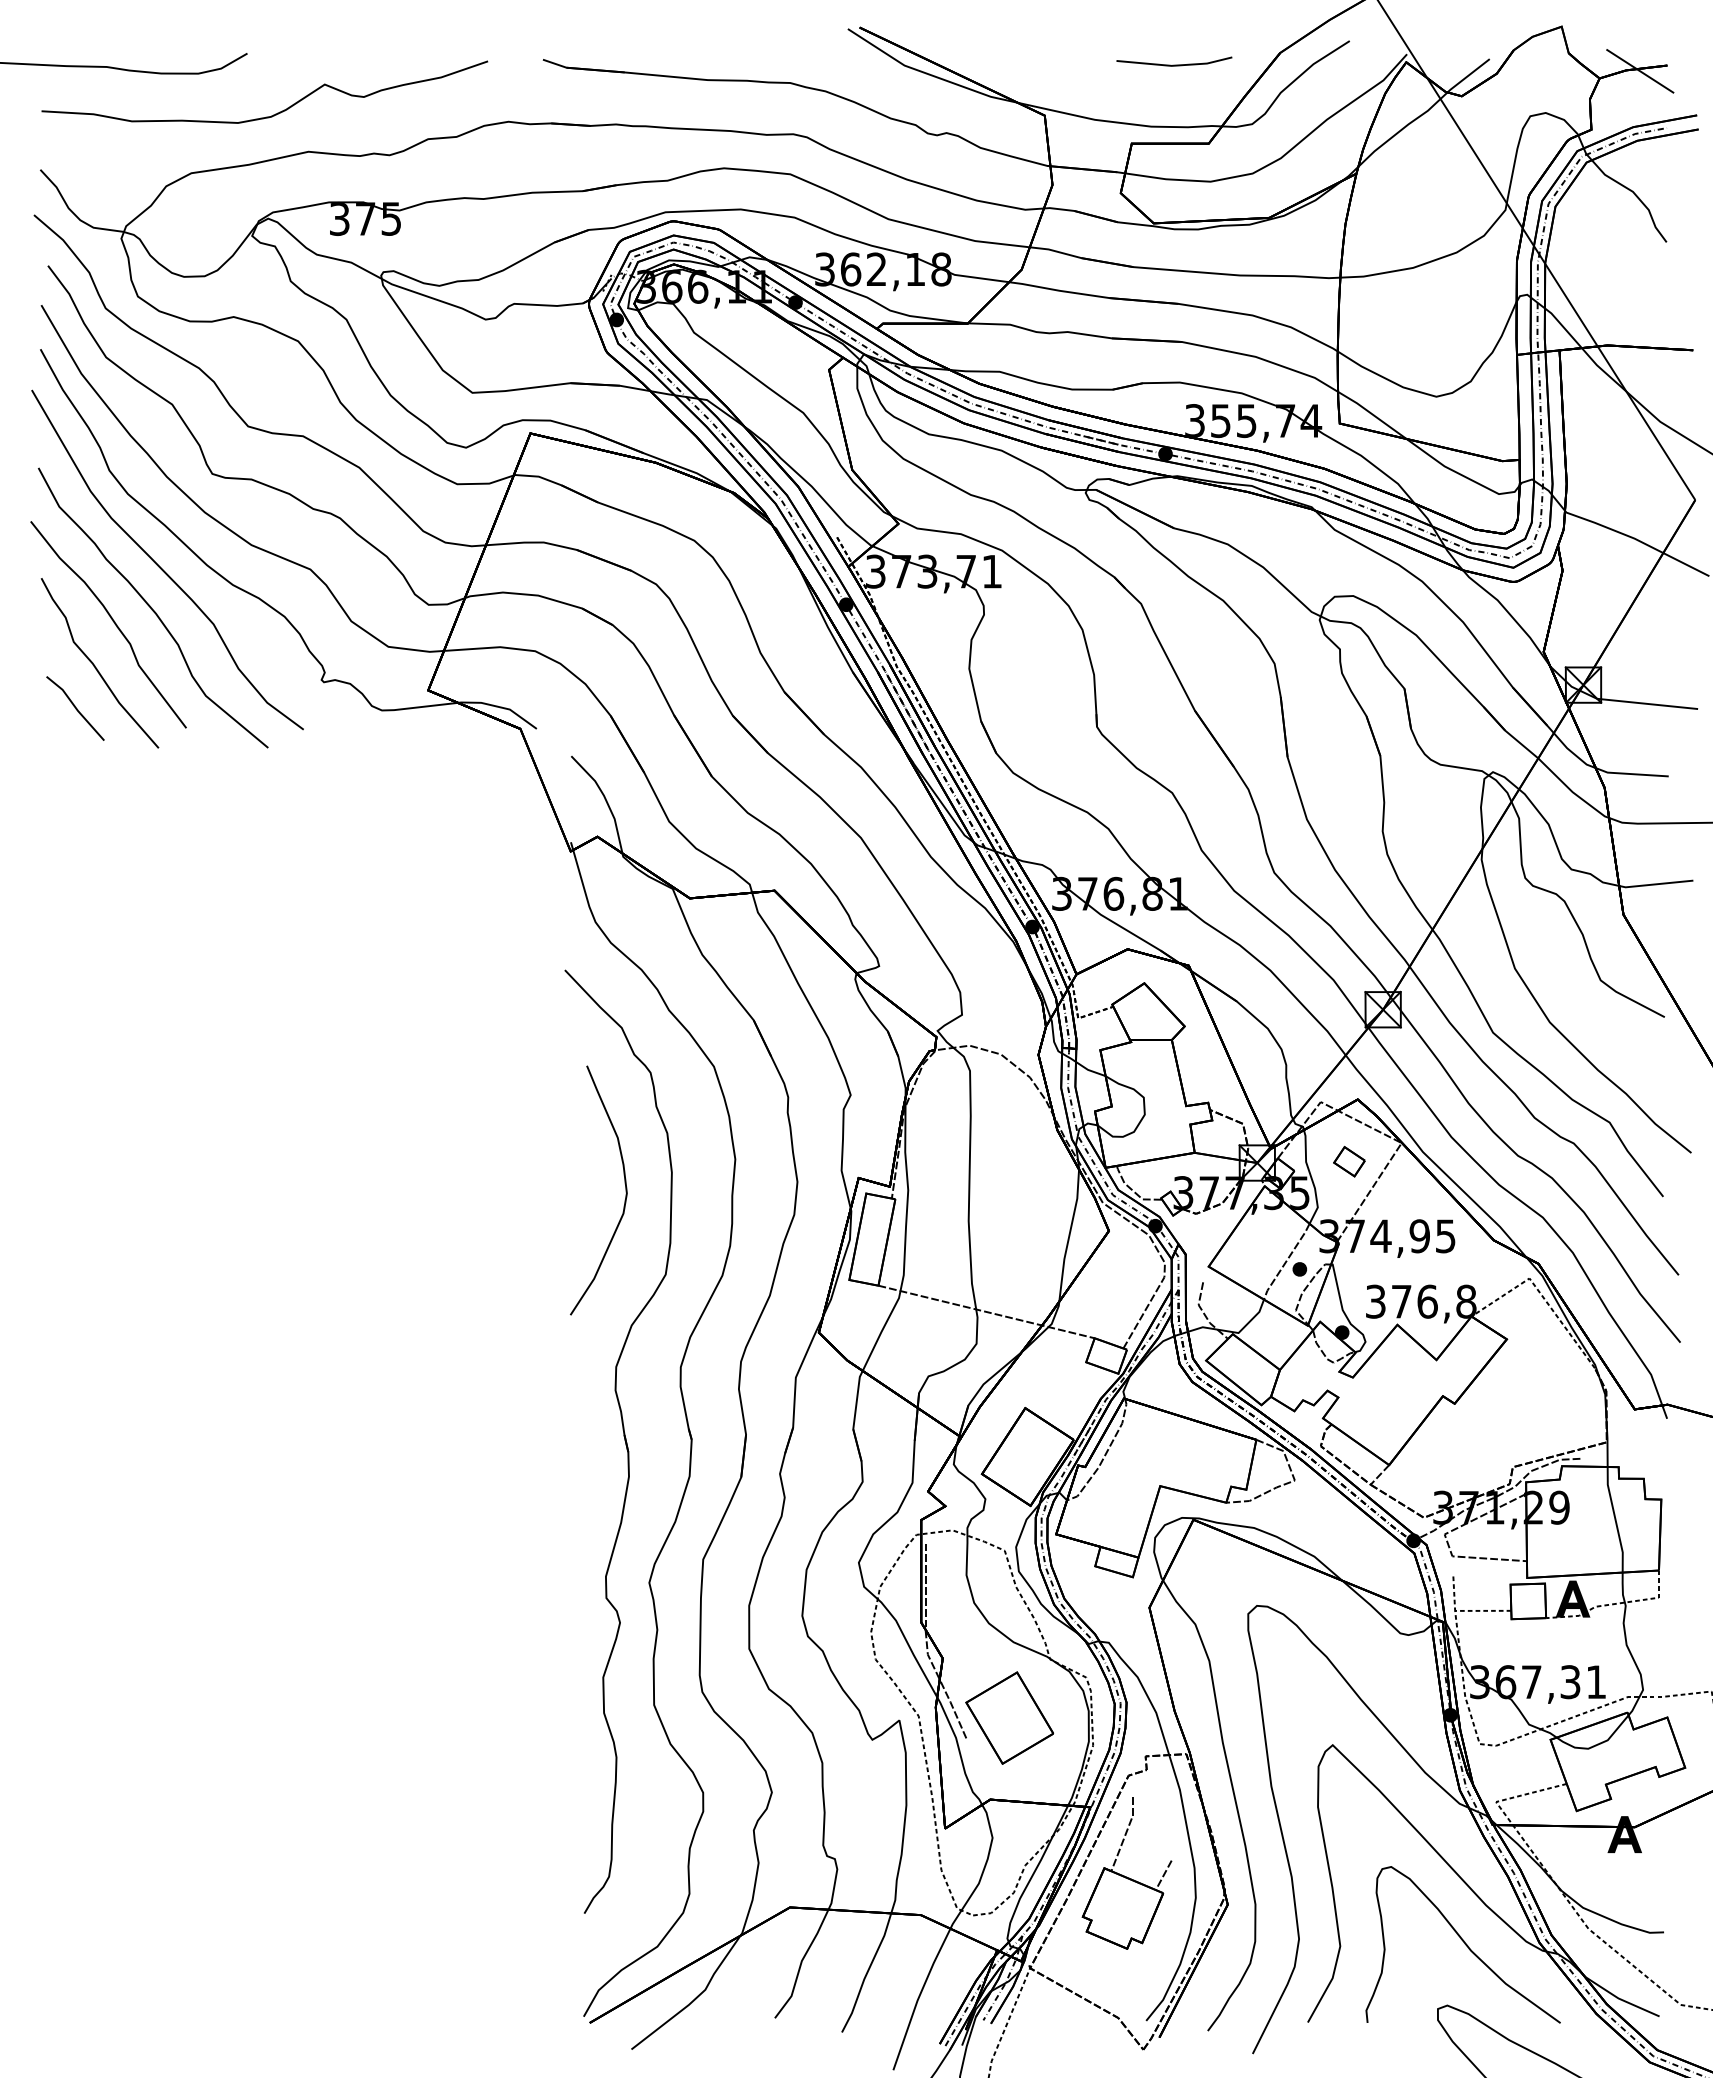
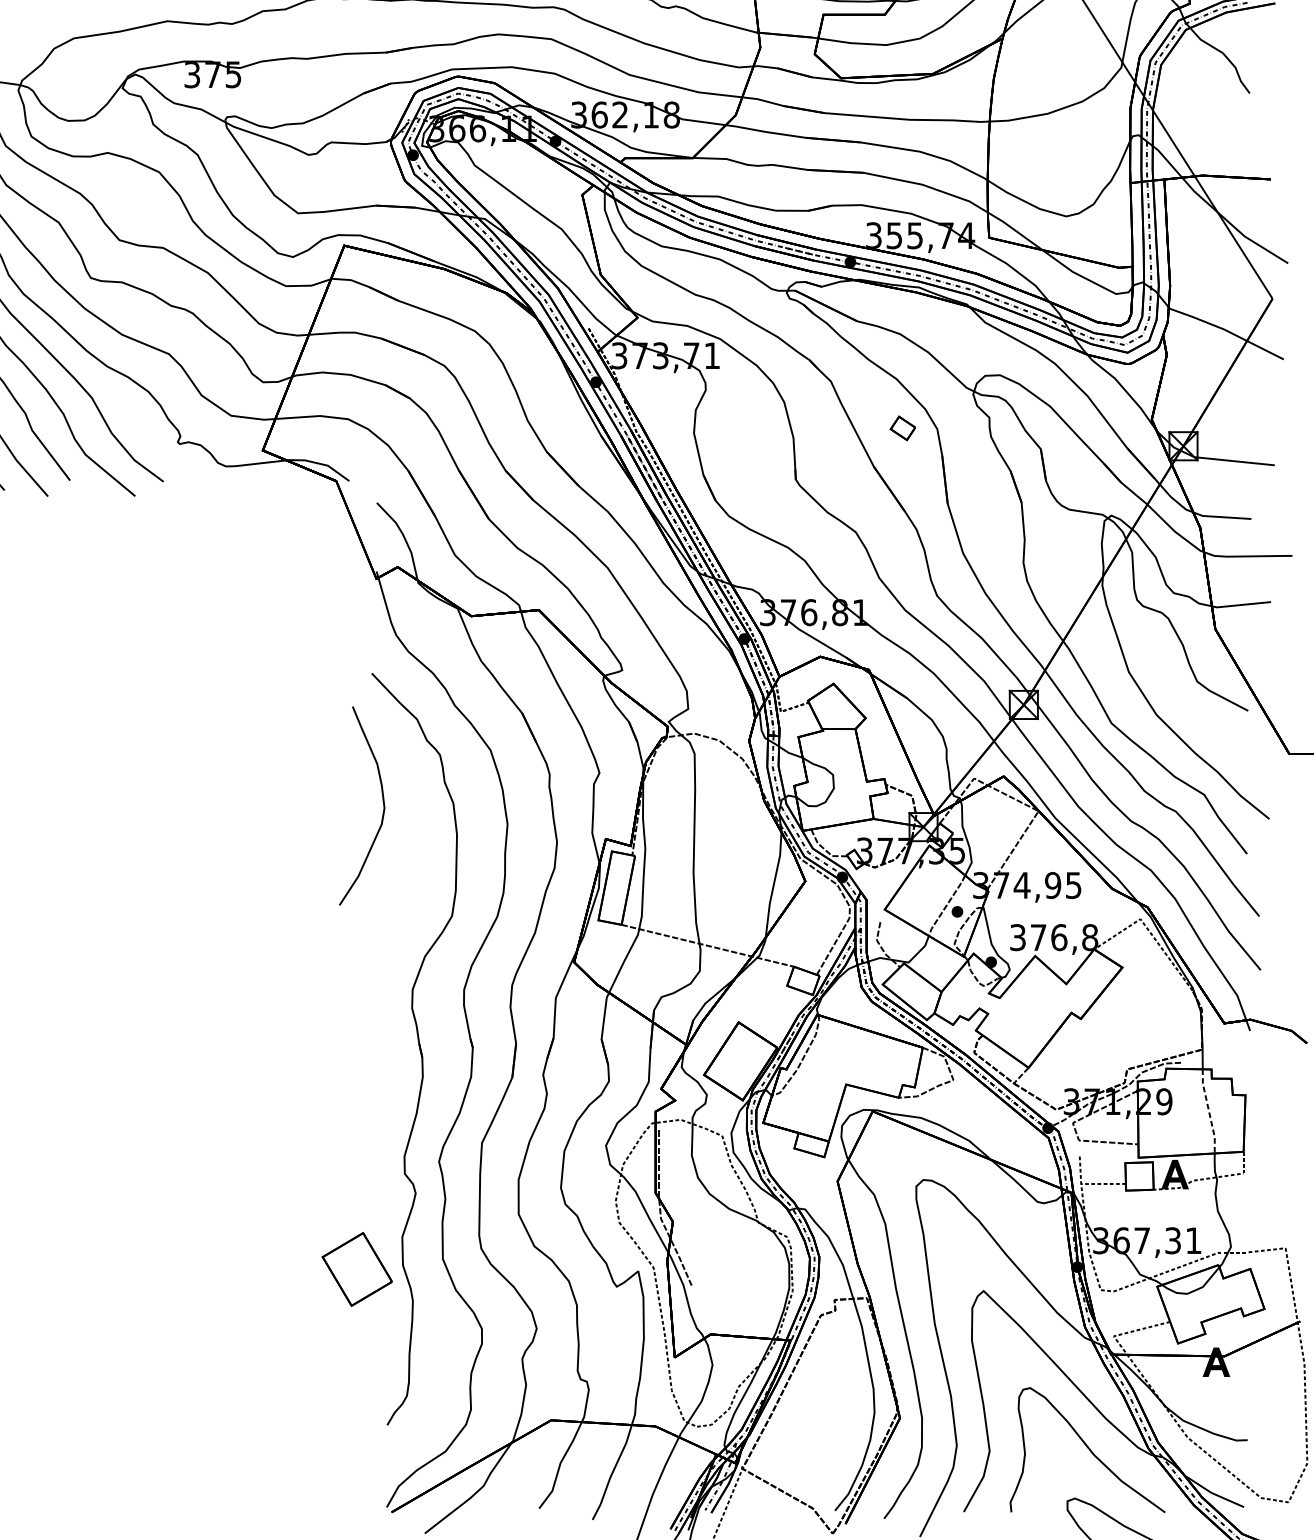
part: (1349, 1161) -> (902, 428), moved
curve: (624, 1183) -> (382, 800), moved
line: (1615, 1520) -> (1208, 1111), solid -> dashed
part: (1009, 1717) -> (357, 1268), moved
part: (1126, 1873) -> (819, 1393), removed

